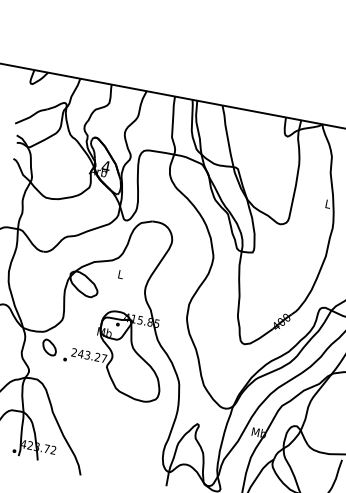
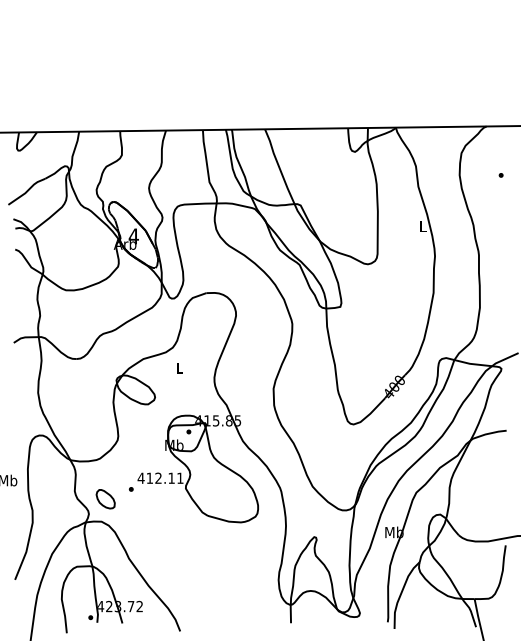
part: (49, 347) -> (105, 499), moved
text: (89, 354) -> (160, 477), 243.27 -> 412.11

